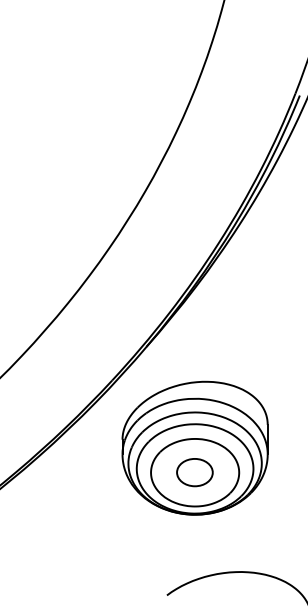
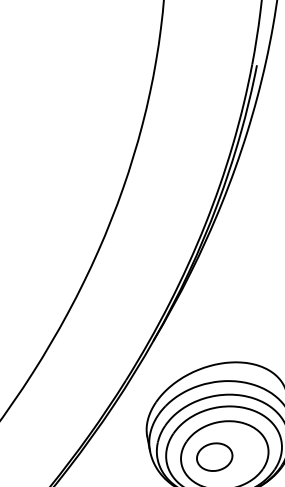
part: (194, 472) -> (214, 457), moved

